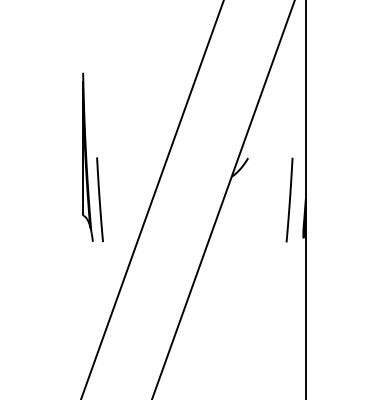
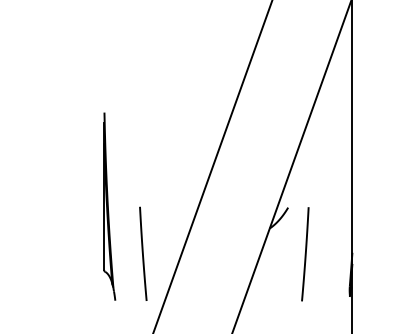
line: (99, 199) -> (142, 253), moved
line: (289, 199) -> (305, 253), moved

